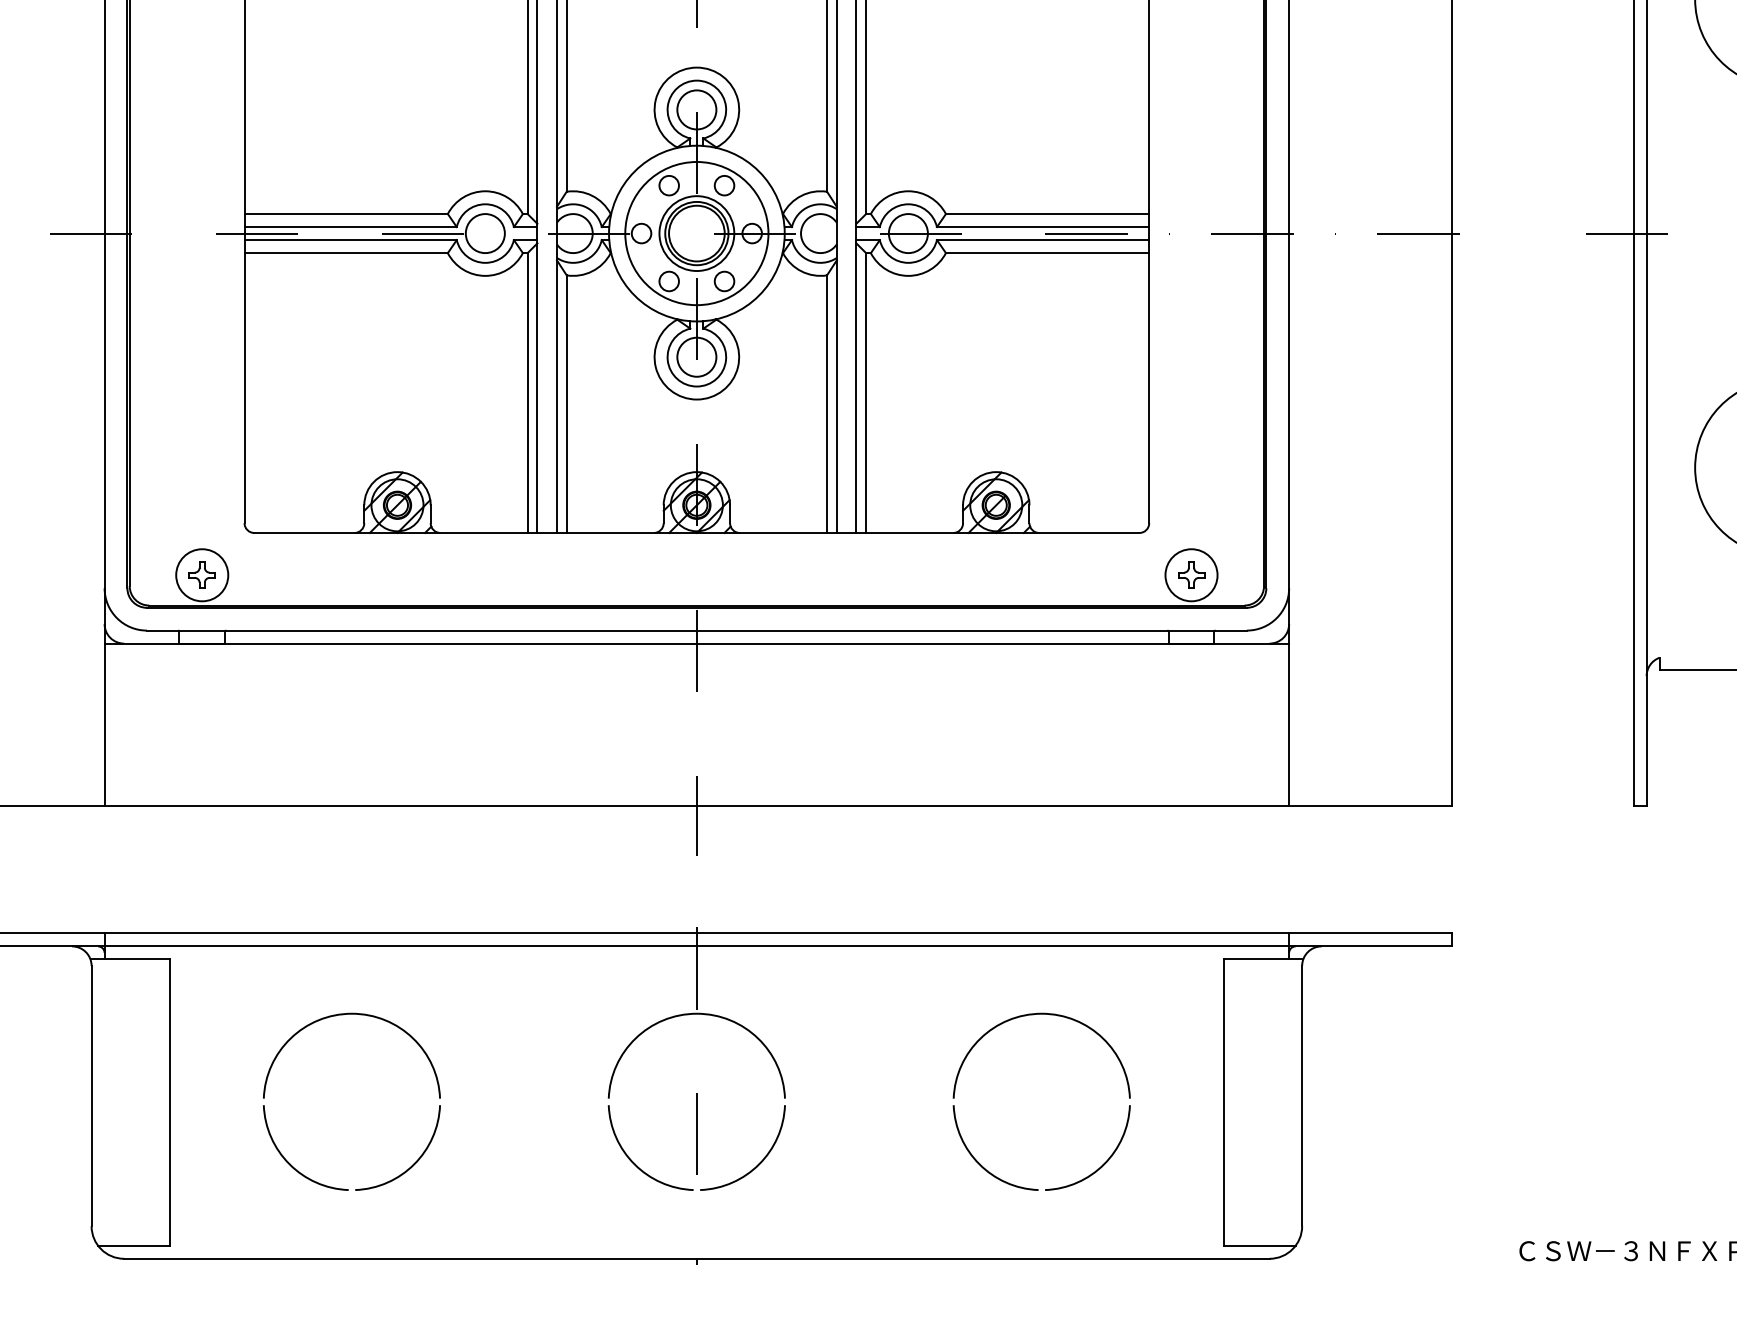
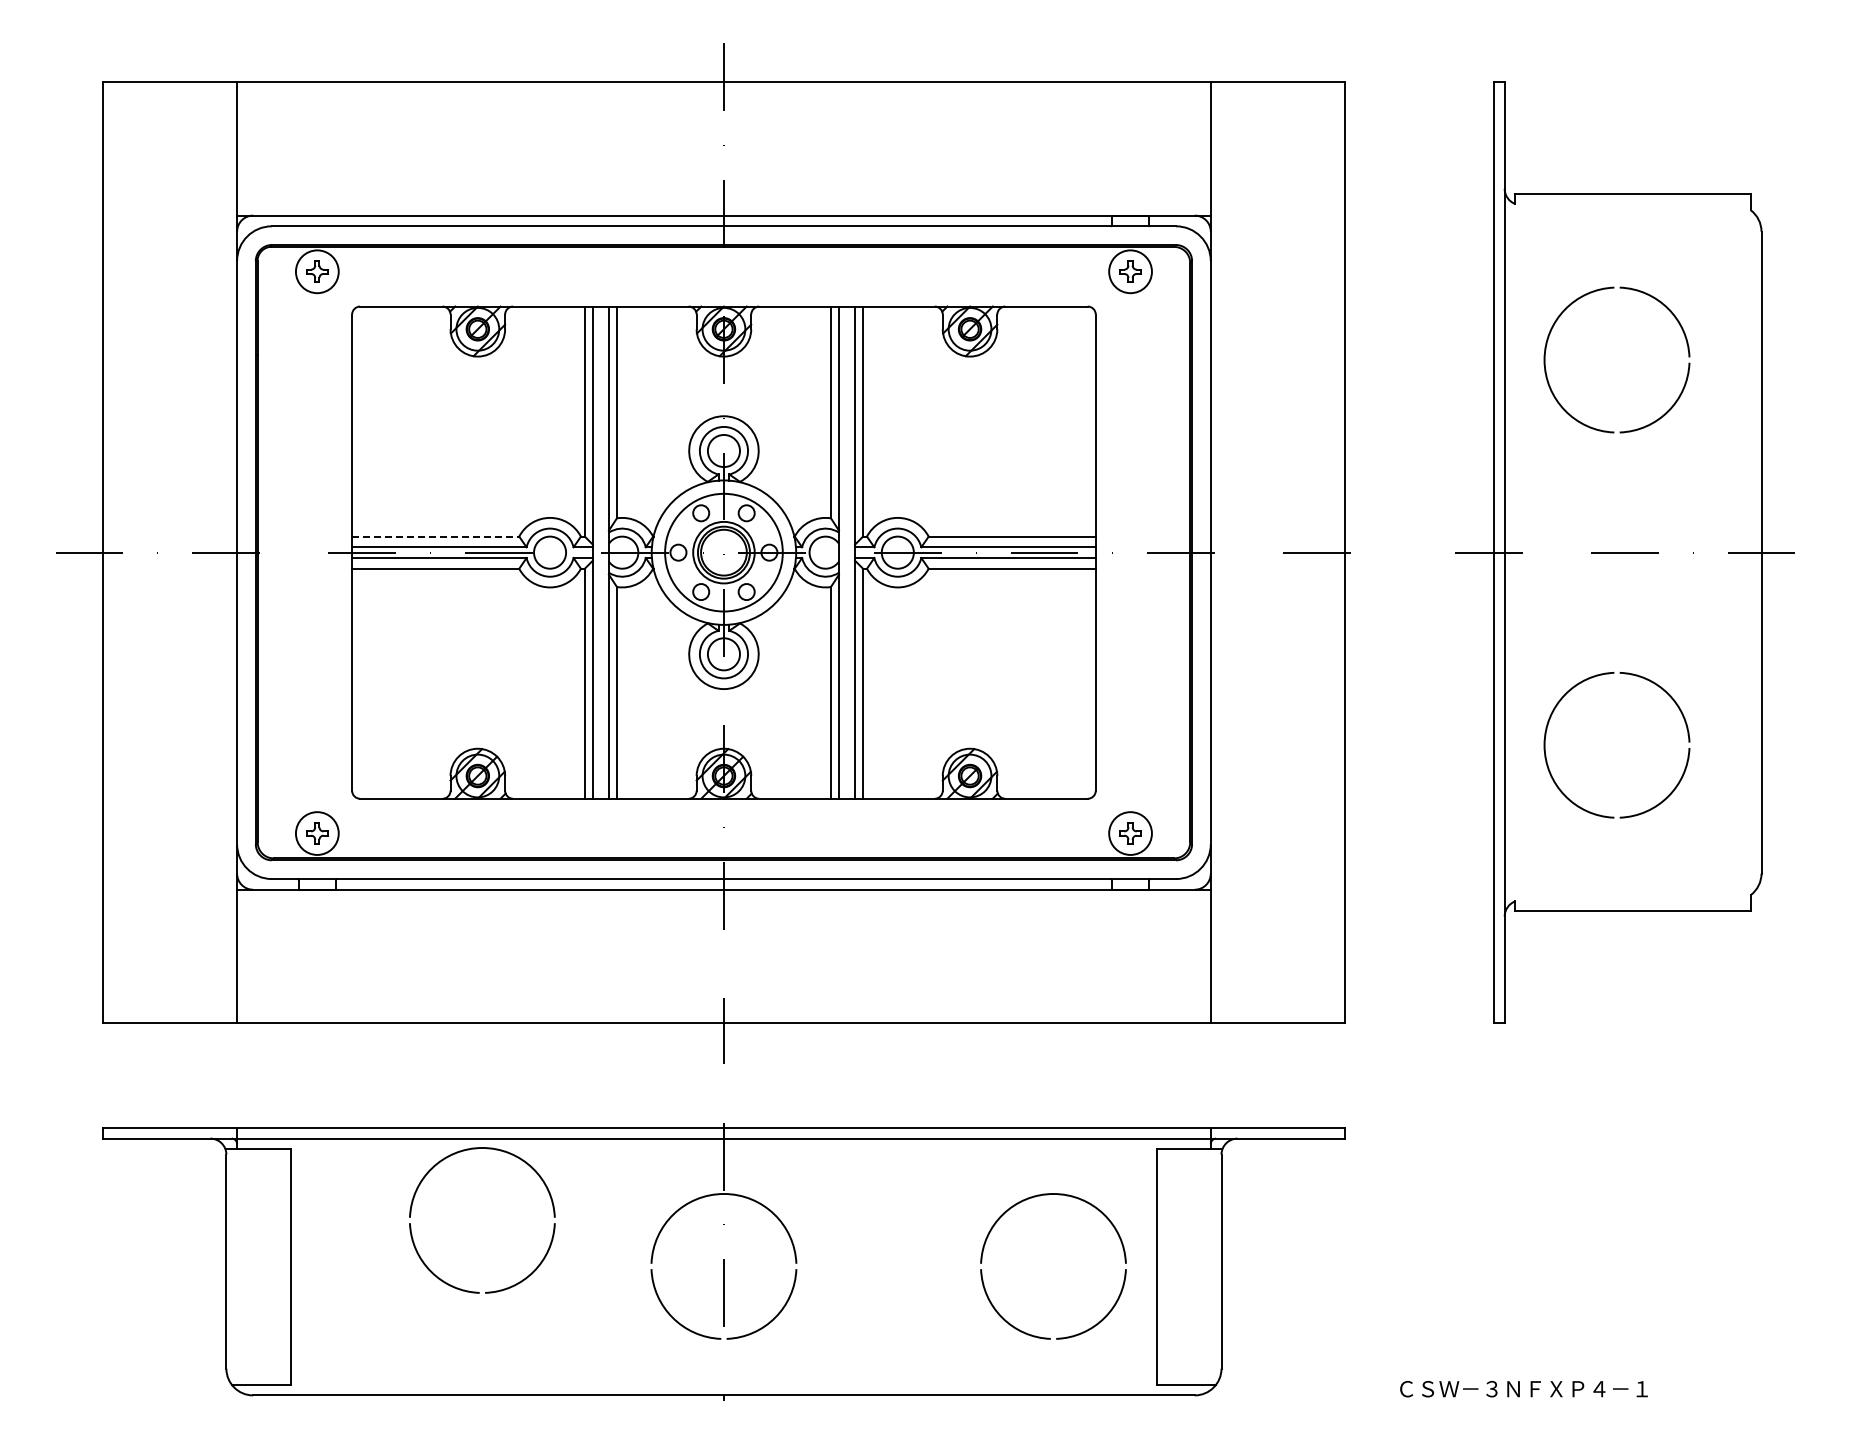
line: (345, 213) -> (435, 536), solid -> dashed
part: (1016, 1019) -> (1032, 1198), moved
part: (435, 1081) -> (551, 1203), moved

